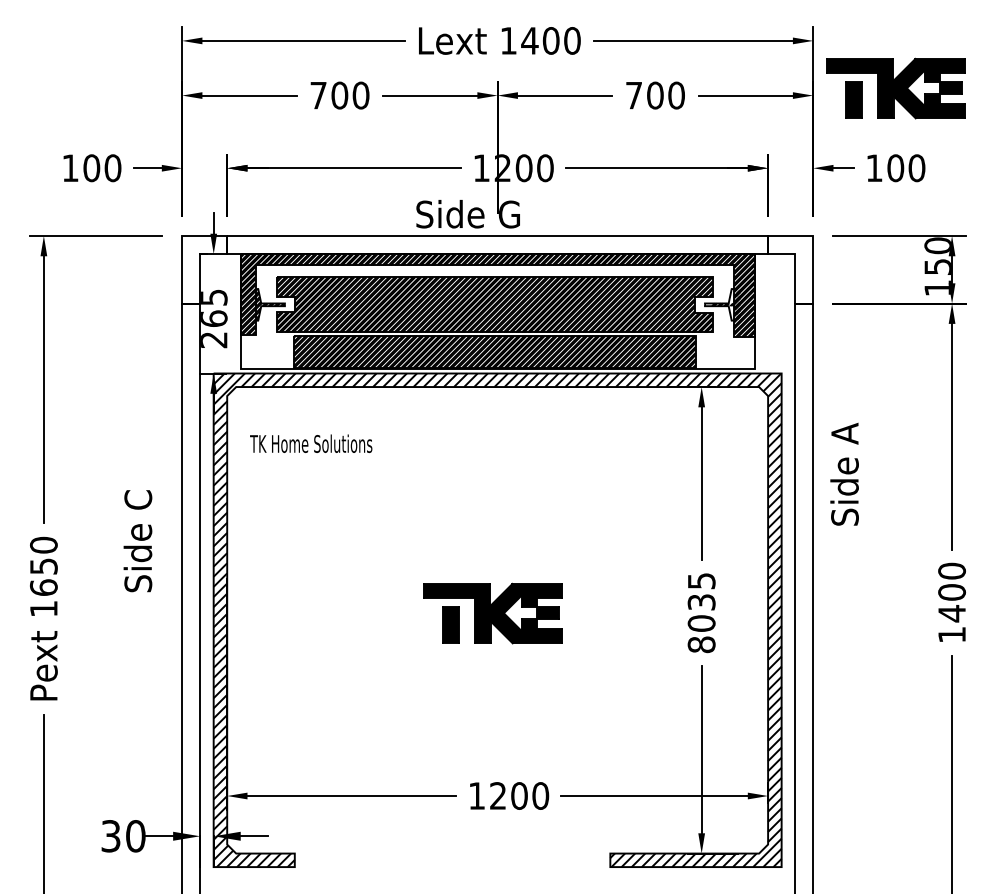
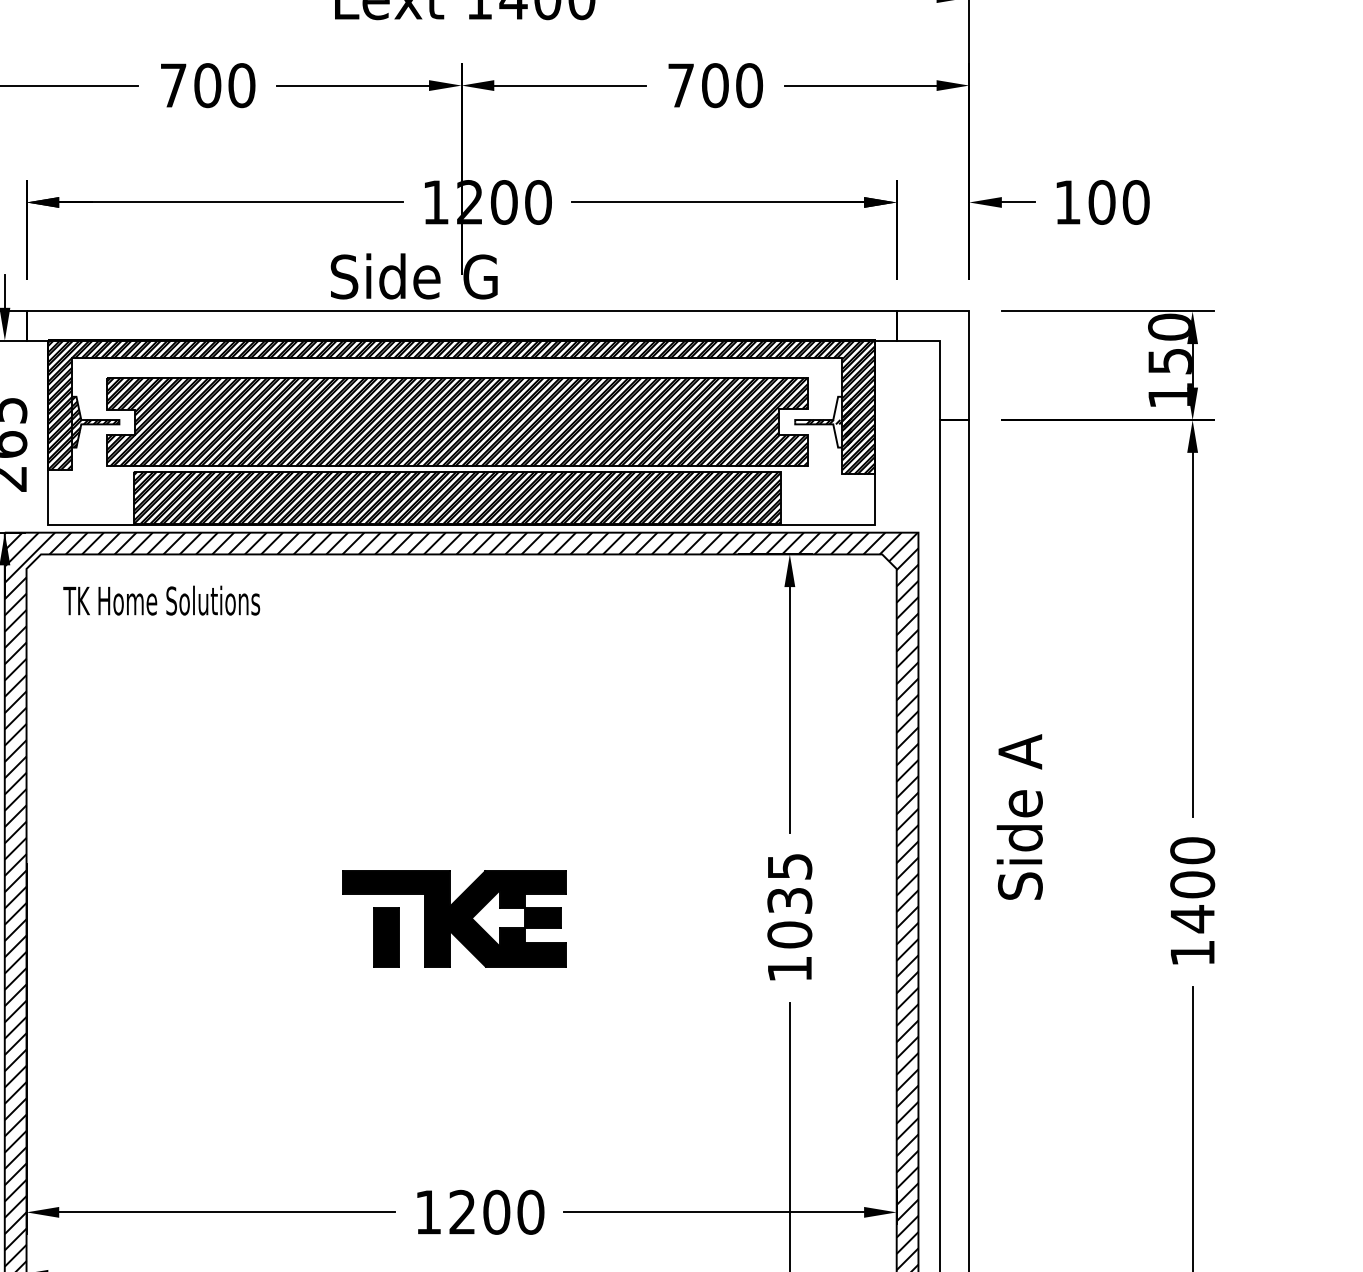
part: (895, 88) -> (1101, 74), removed
text: (311, 443) -> (162, 600), moved
text: (844, 473) -> (1019, 815), moved
text: (701, 644) -> (789, 968), 8035 -> 1035

